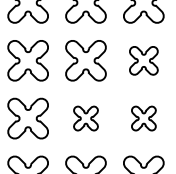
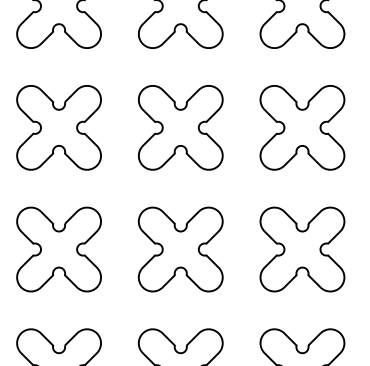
part: (143, 60) -> (301, 127), size x1.43
part: (85, 118) -> (179, 249), size x1.67
part: (143, 118) -> (301, 249), size x1.67

